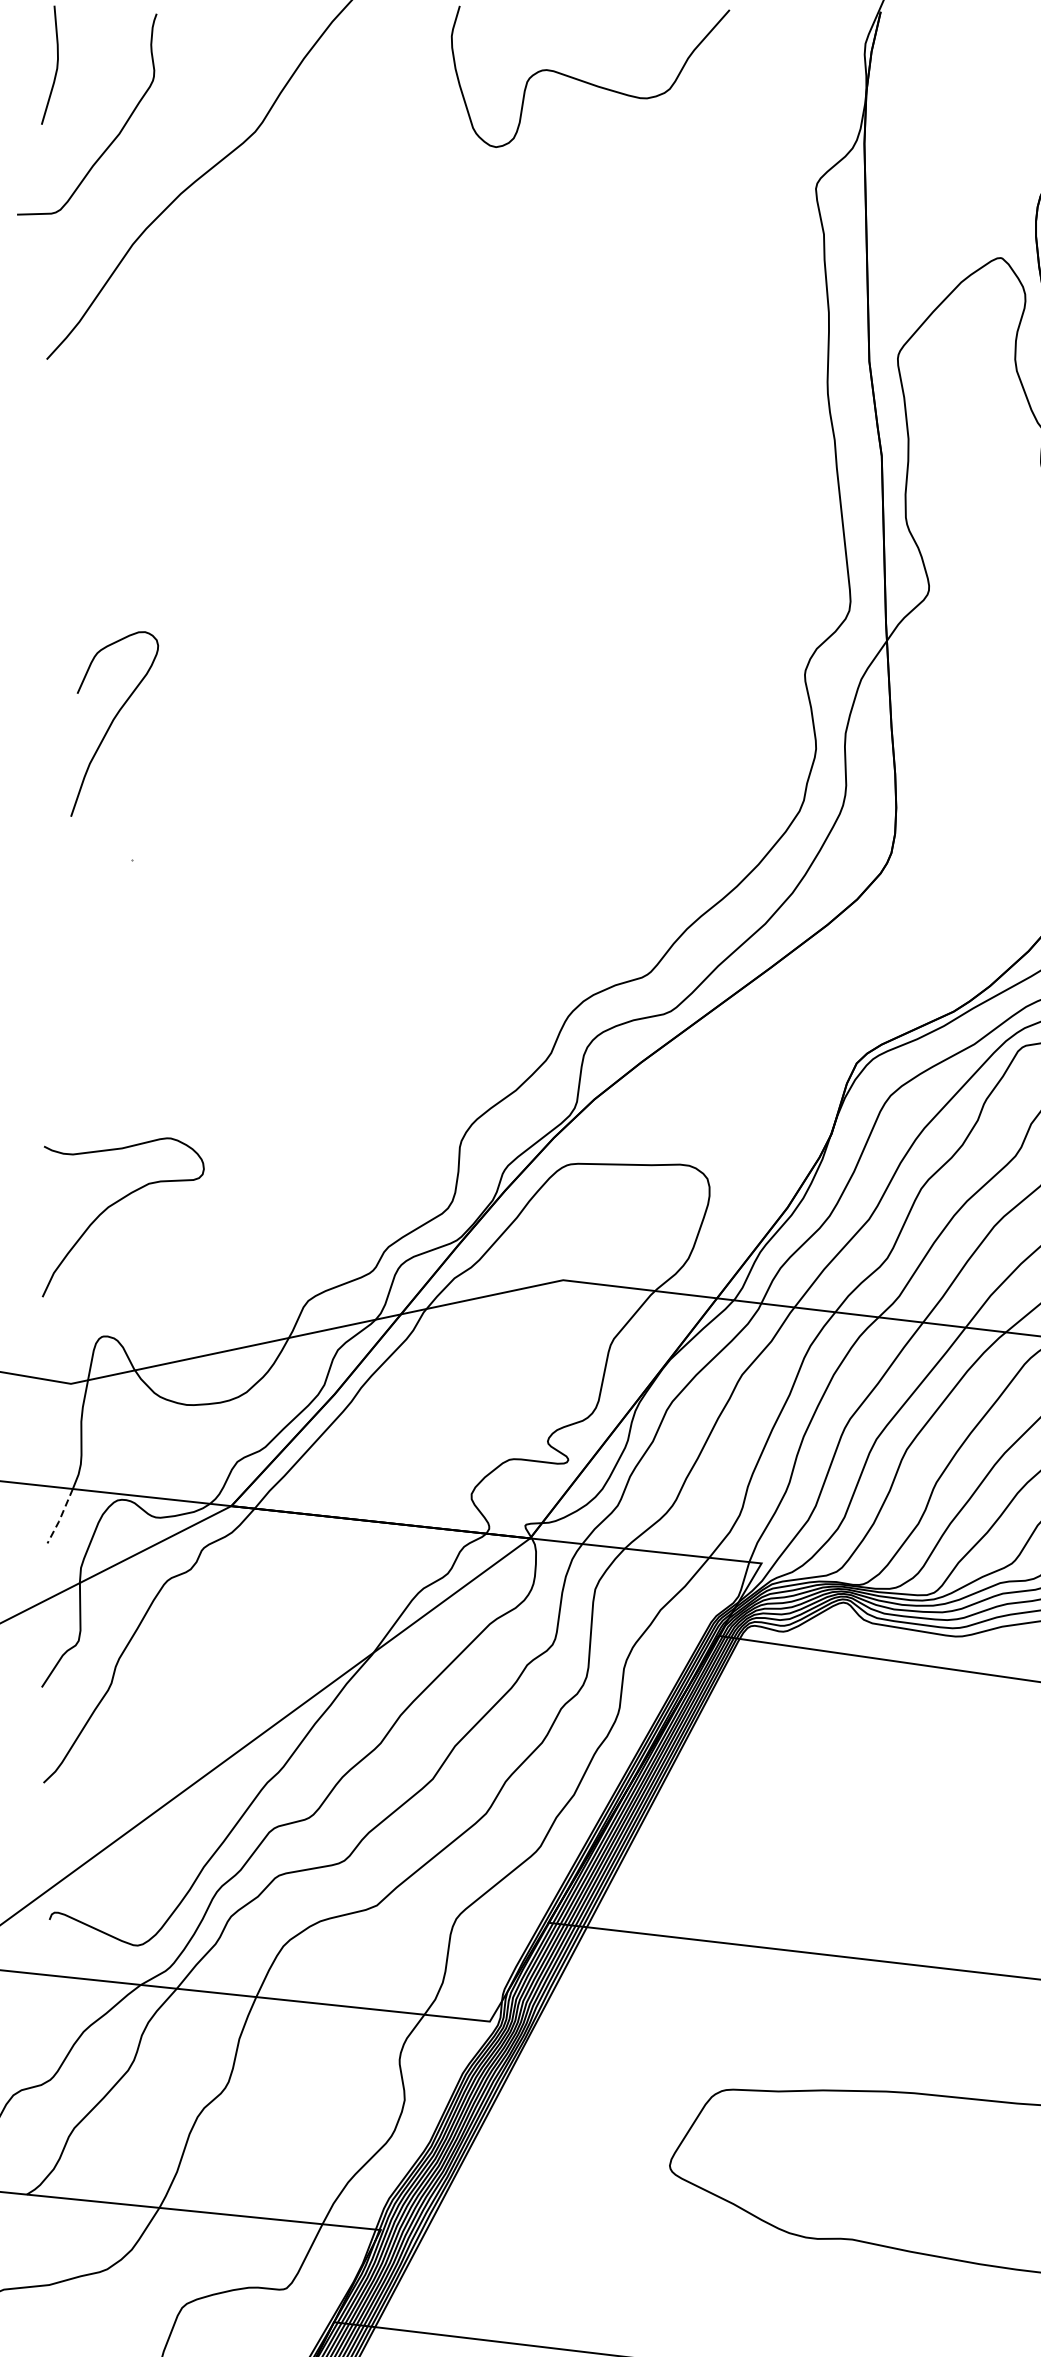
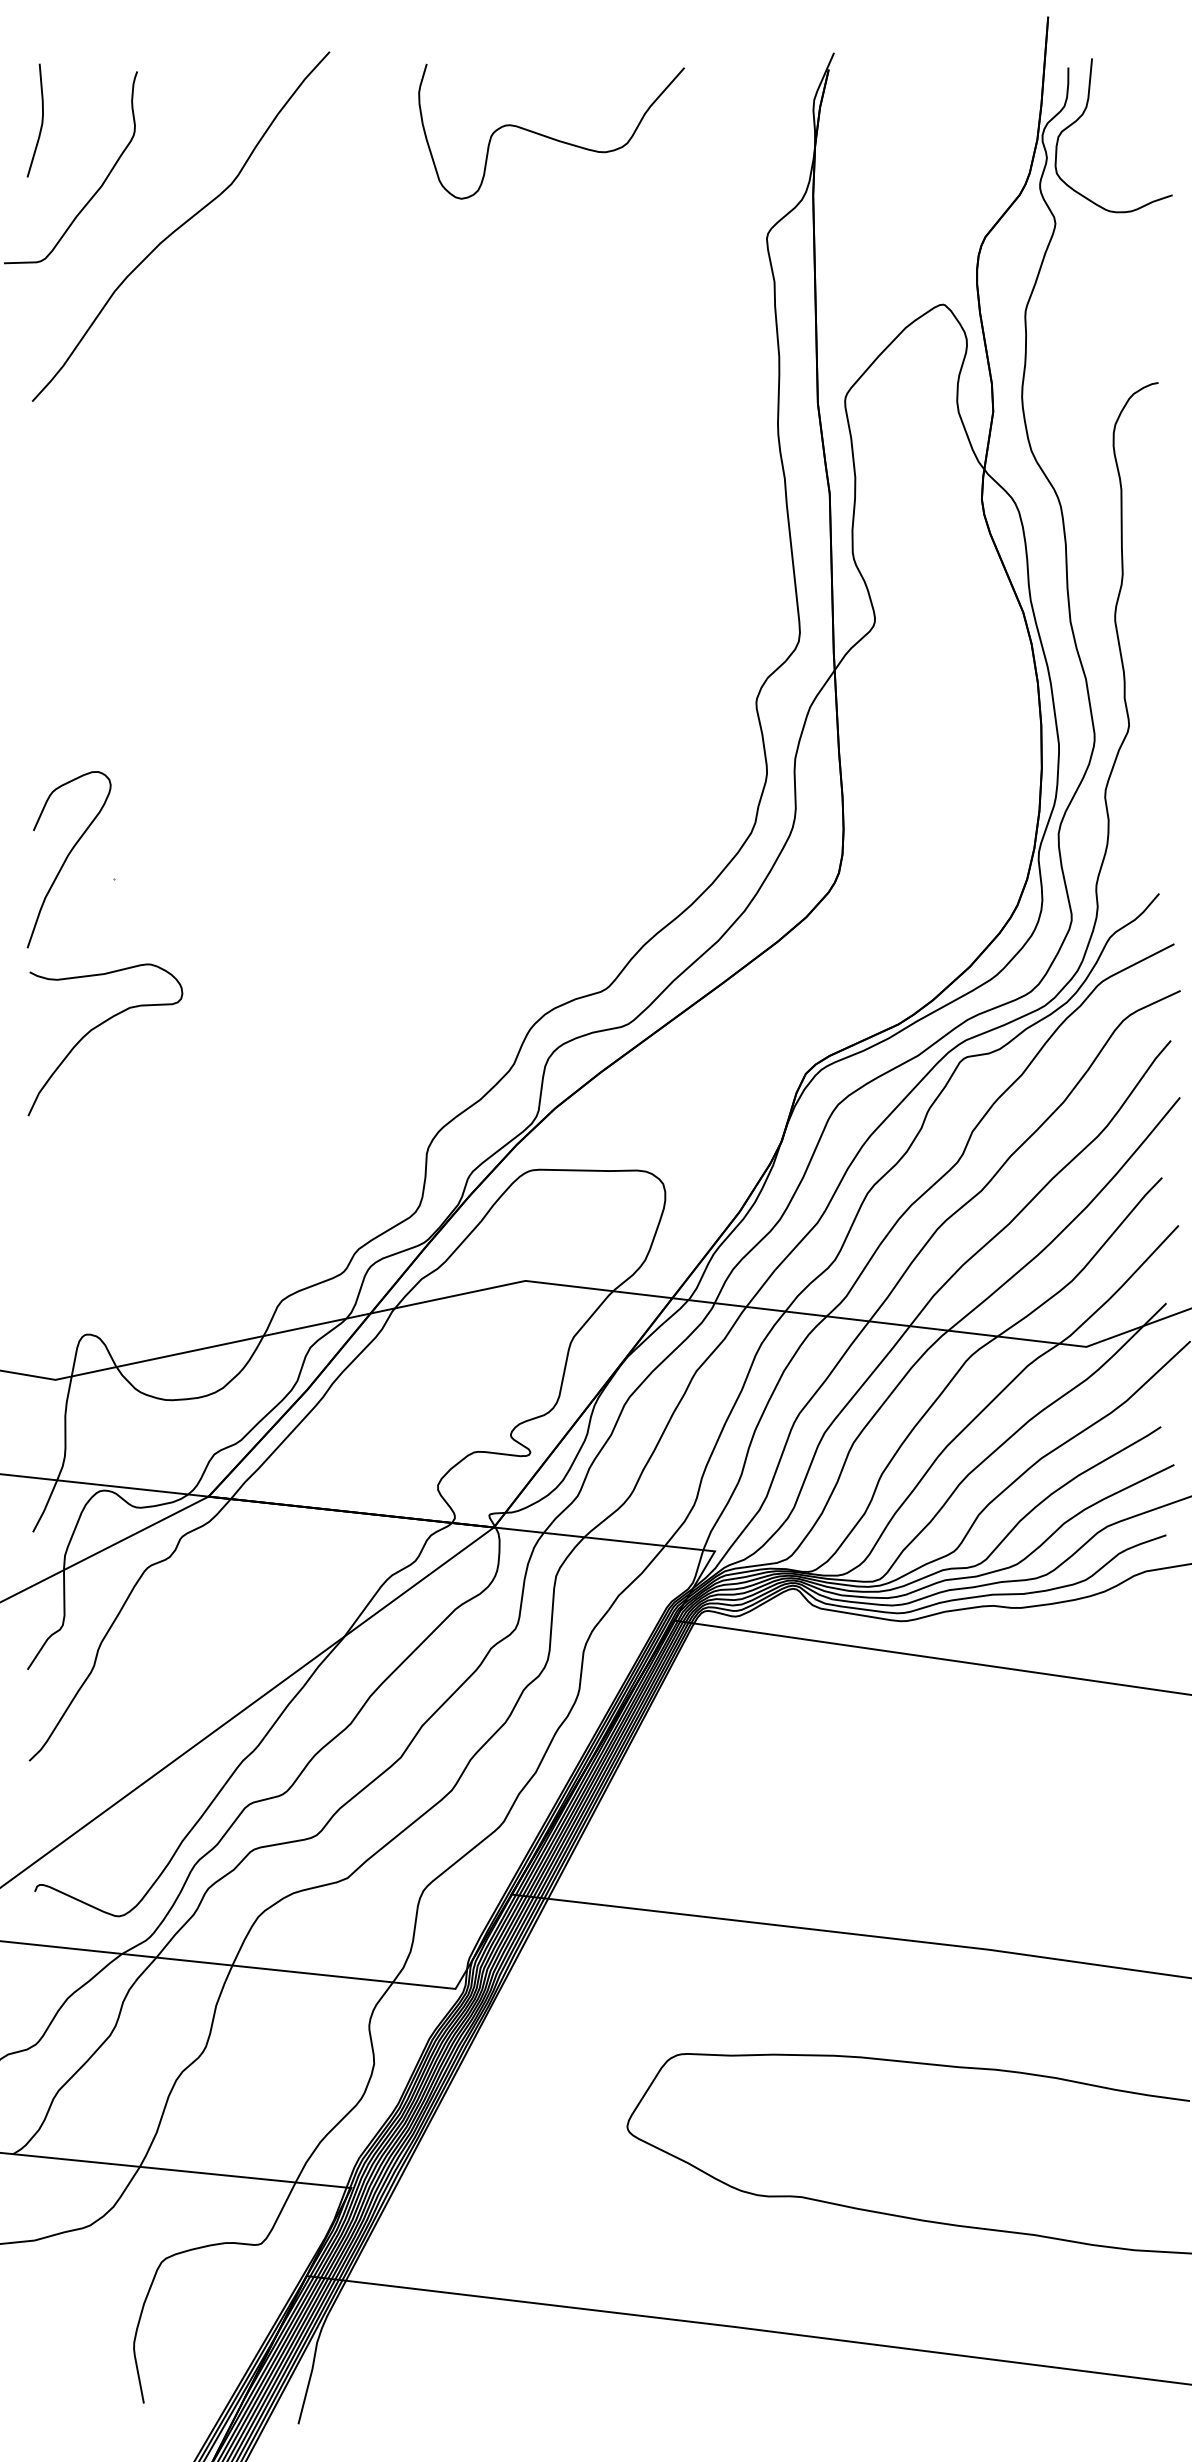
curve: (112, 722) -> (67, 858), moved
curve: (117, 1203) -> (99, 1026), moved
line: (60, 1517) -> (45, 1507), dashed -> solid

